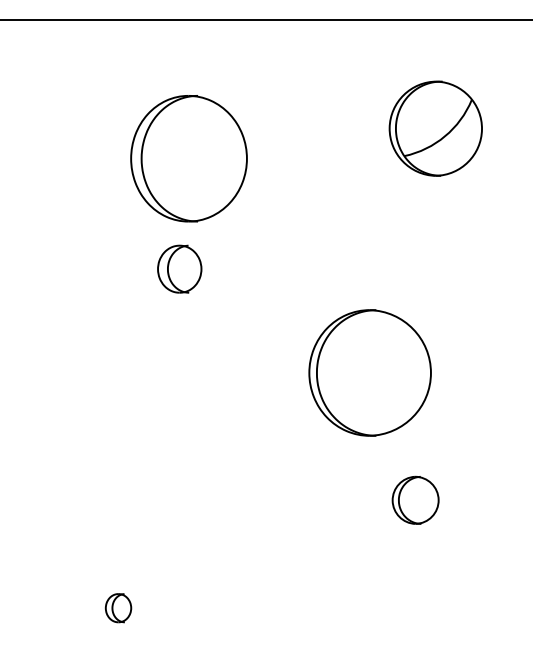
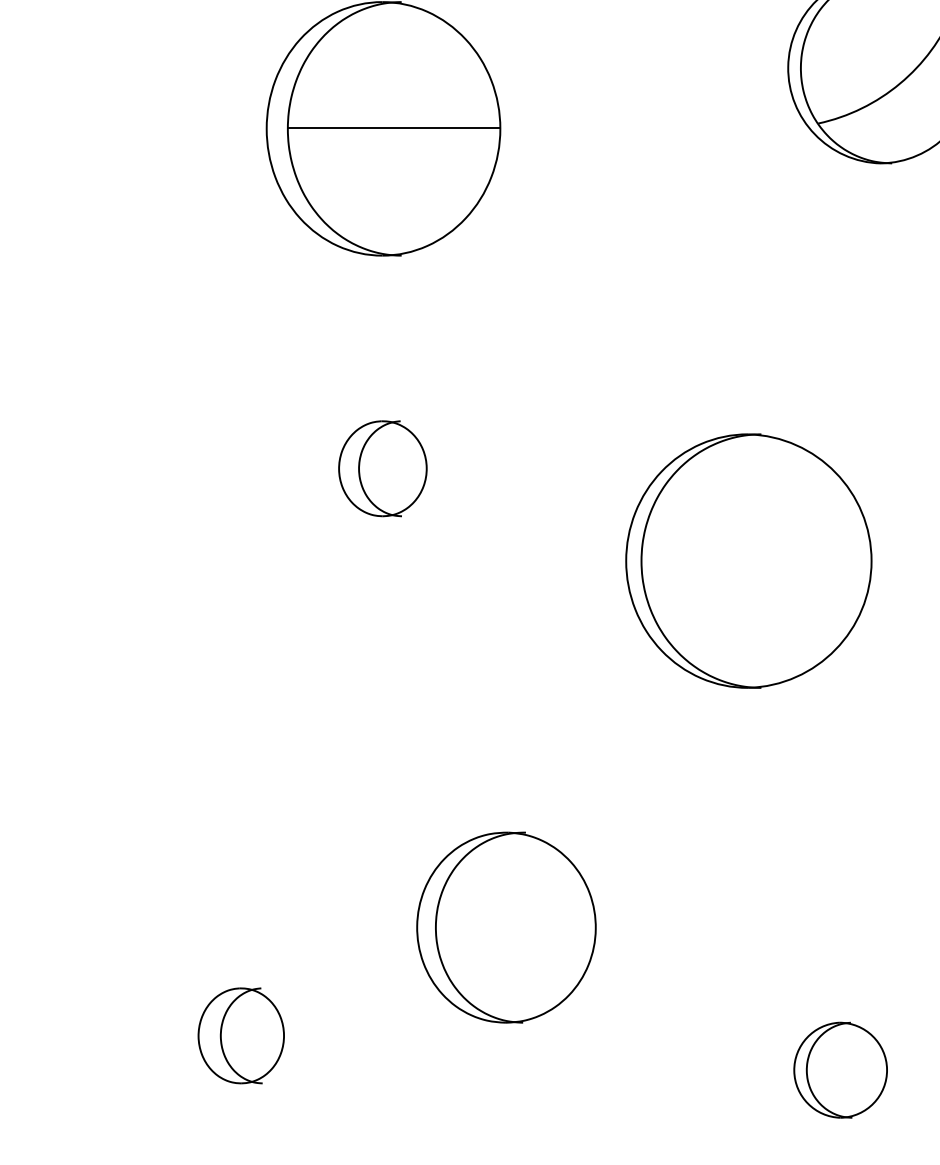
line: (193, 158) -> (392, 128), added
part: (179, 268) -> (382, 467), moved
part: (415, 499) -> (840, 1068), moved
part: (249, 554) -> (505, 927), added
part: (118, 607) -> (241, 1034), size x1.67

